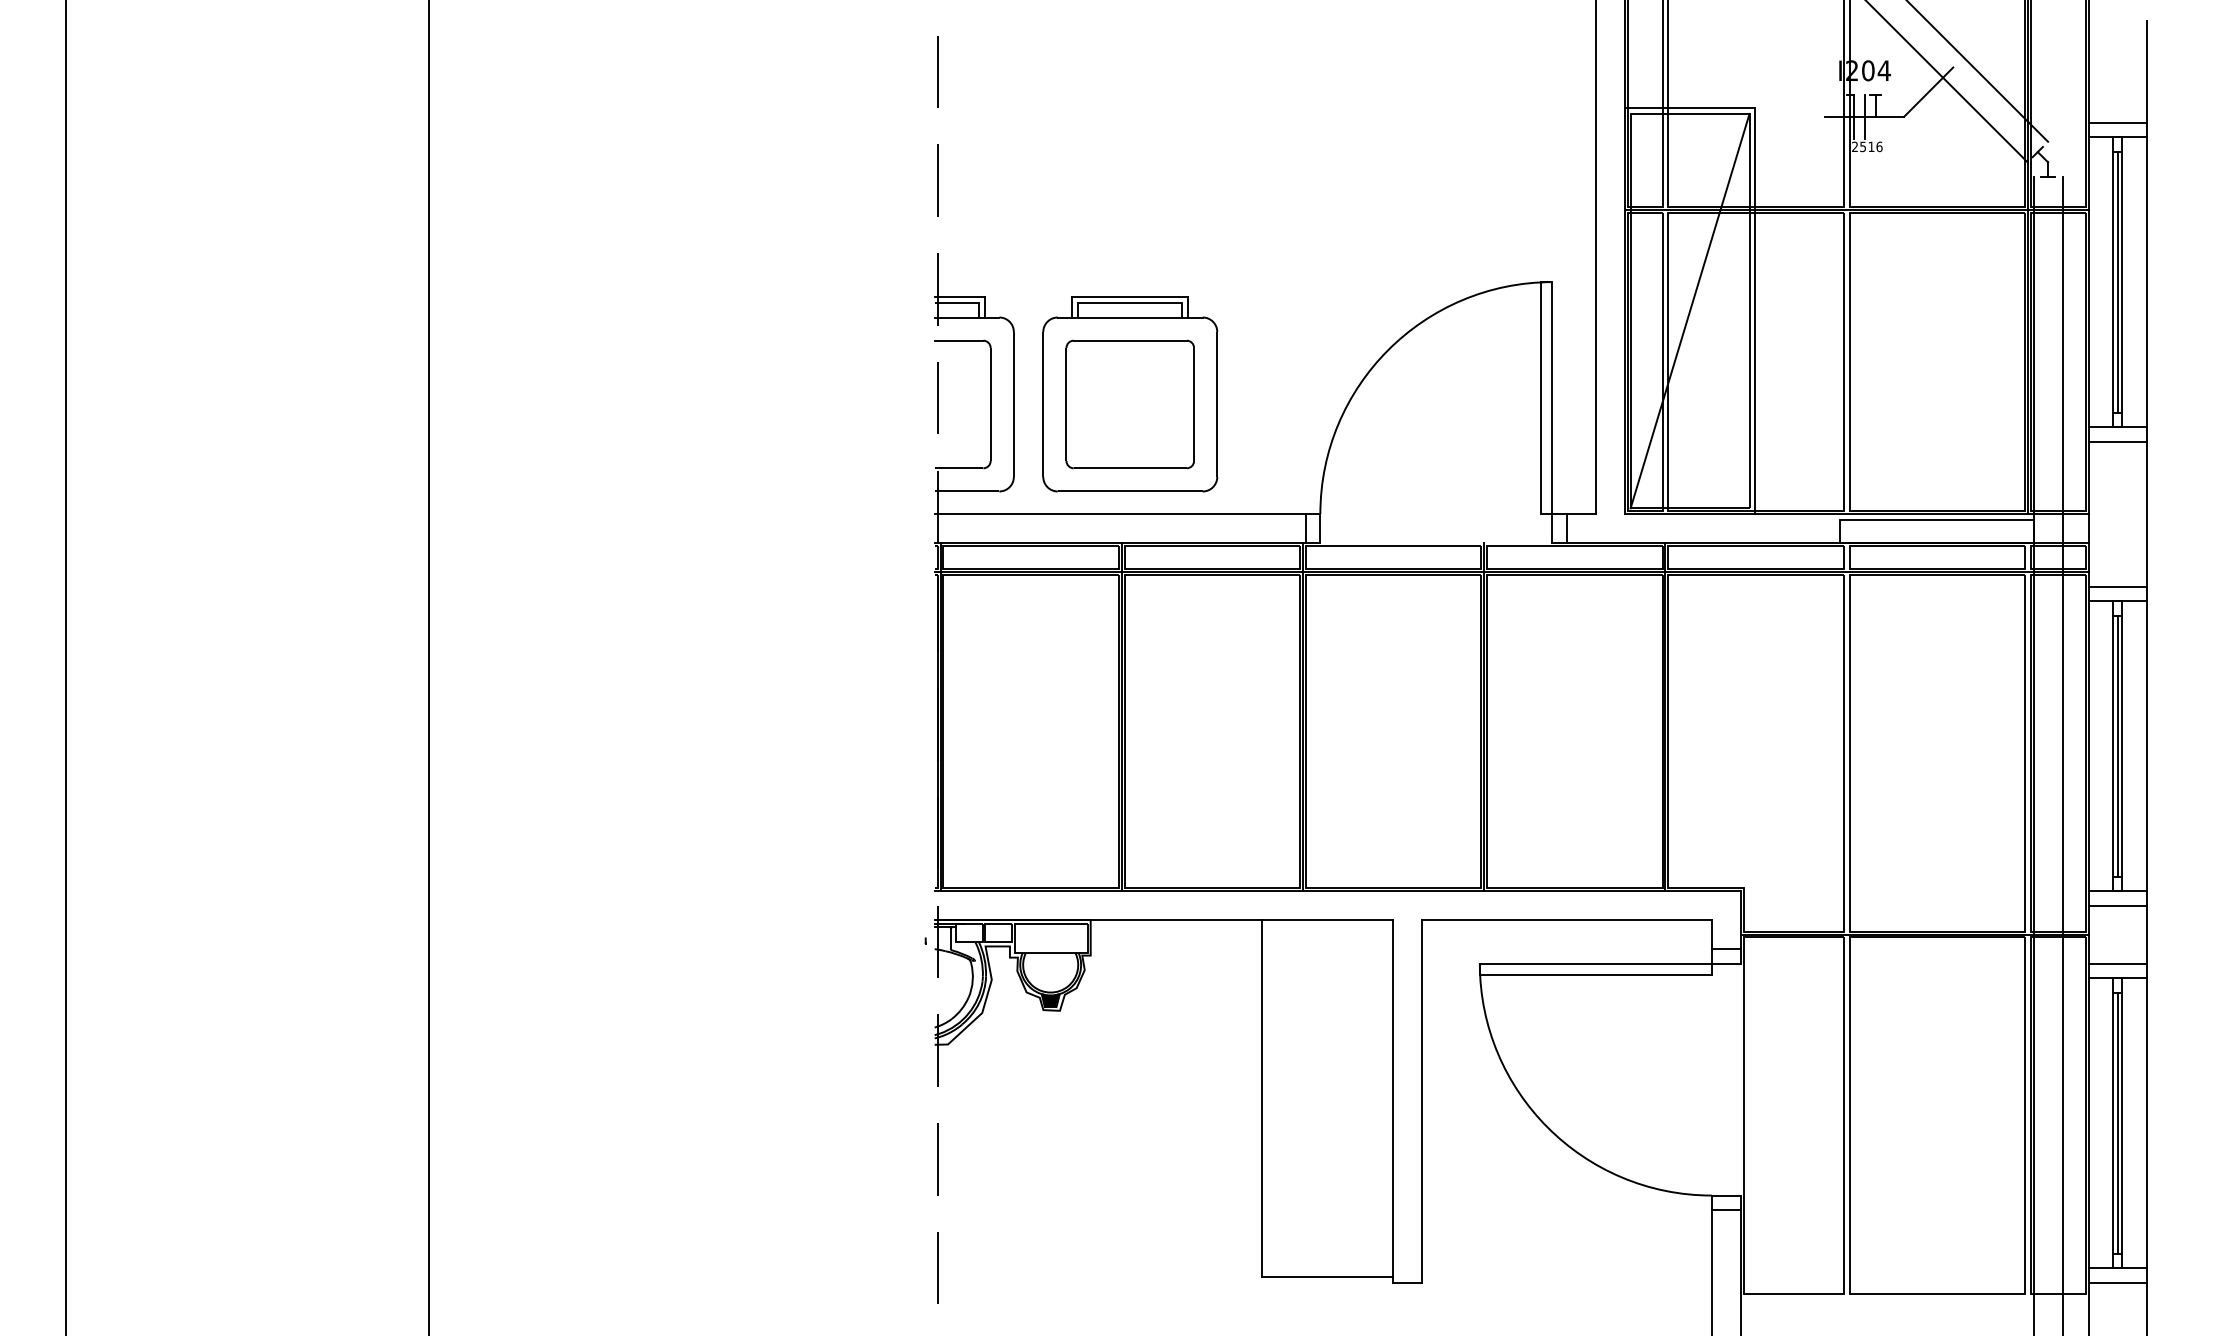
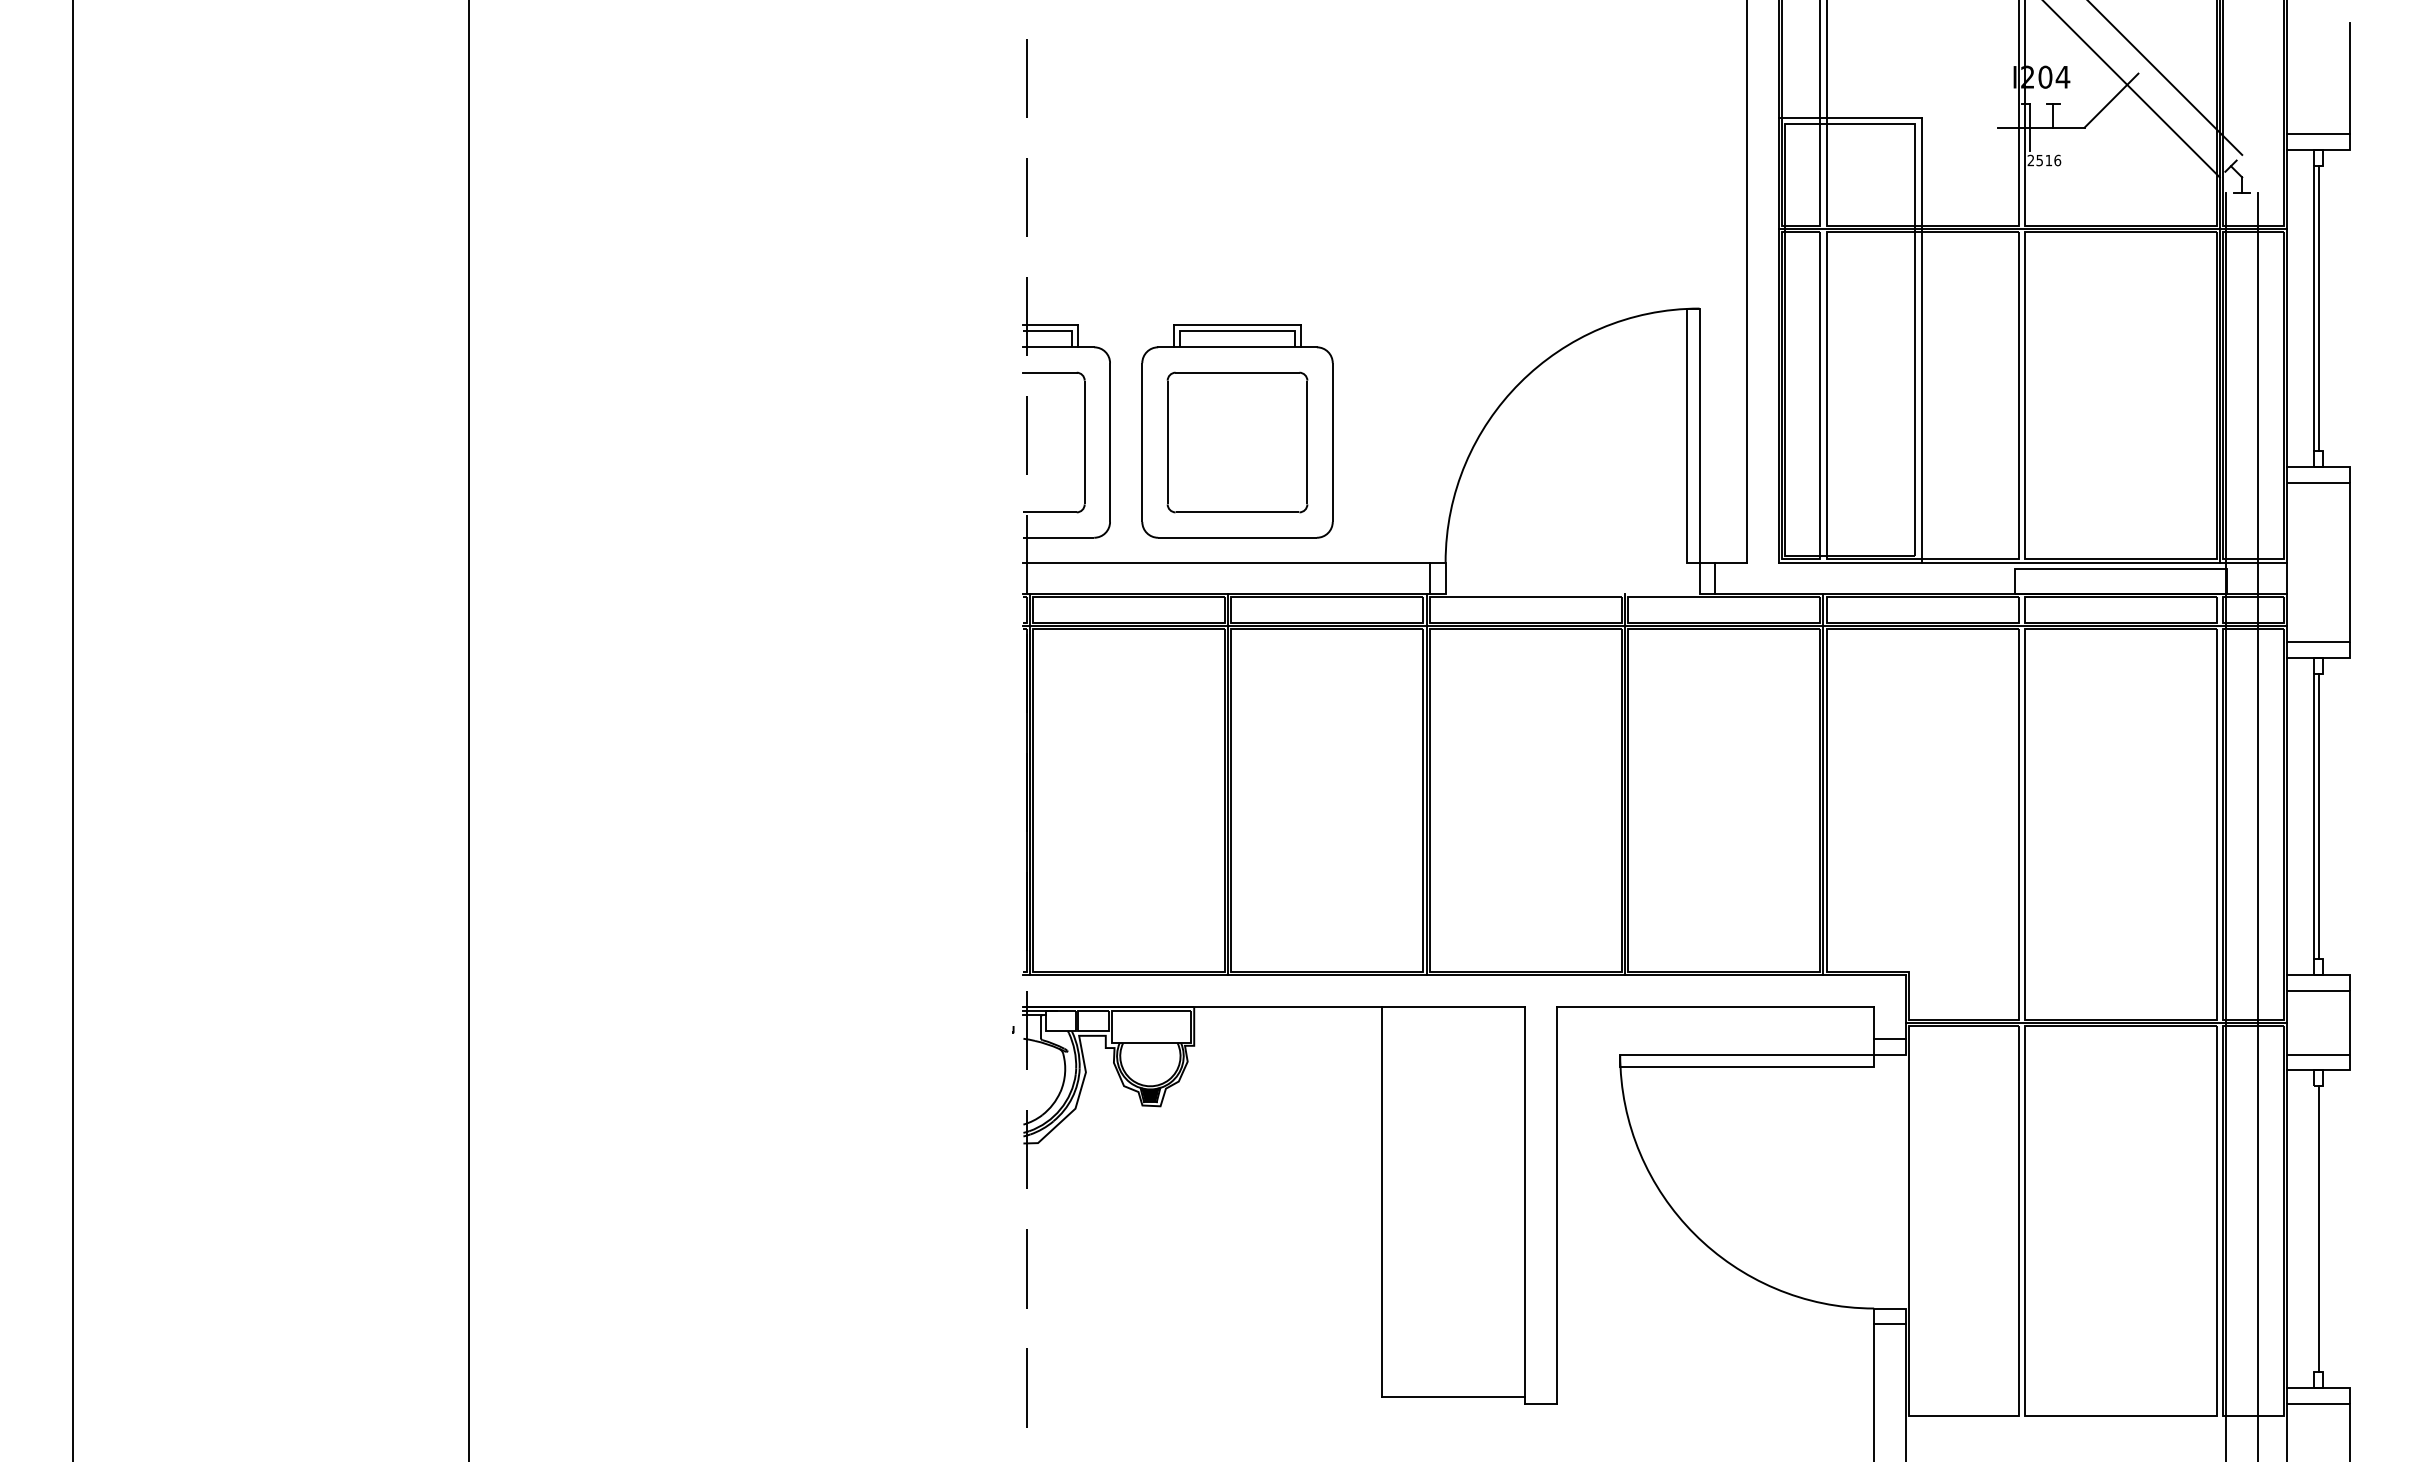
line: (1864, 116) -> (2041, 127), removed
line: (2122, 282) -> (2323, 308), removed
line: (2146, 282) -> (2350, 308), removed
line: (1690, 311) -> (1850, 340), removed
line: (2122, 746) -> (2323, 816), removed
line: (2146, 746) -> (2350, 816), removed
line: (2113, 1122) -> (2313, 1228), removed
line: (2122, 1122) -> (2323, 1228), removed
line: (2146, 1122) -> (2350, 1228), removed

